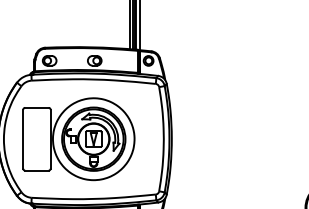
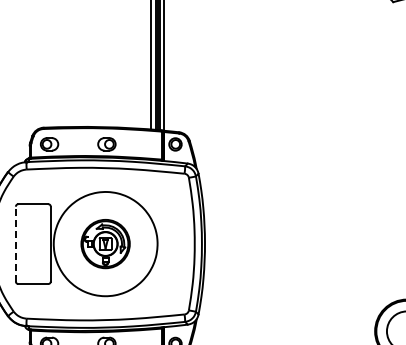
line: (22, 138) -> (15, 243), solid -> dashed
part: (93, 138) -> (105, 243), size x0.6

